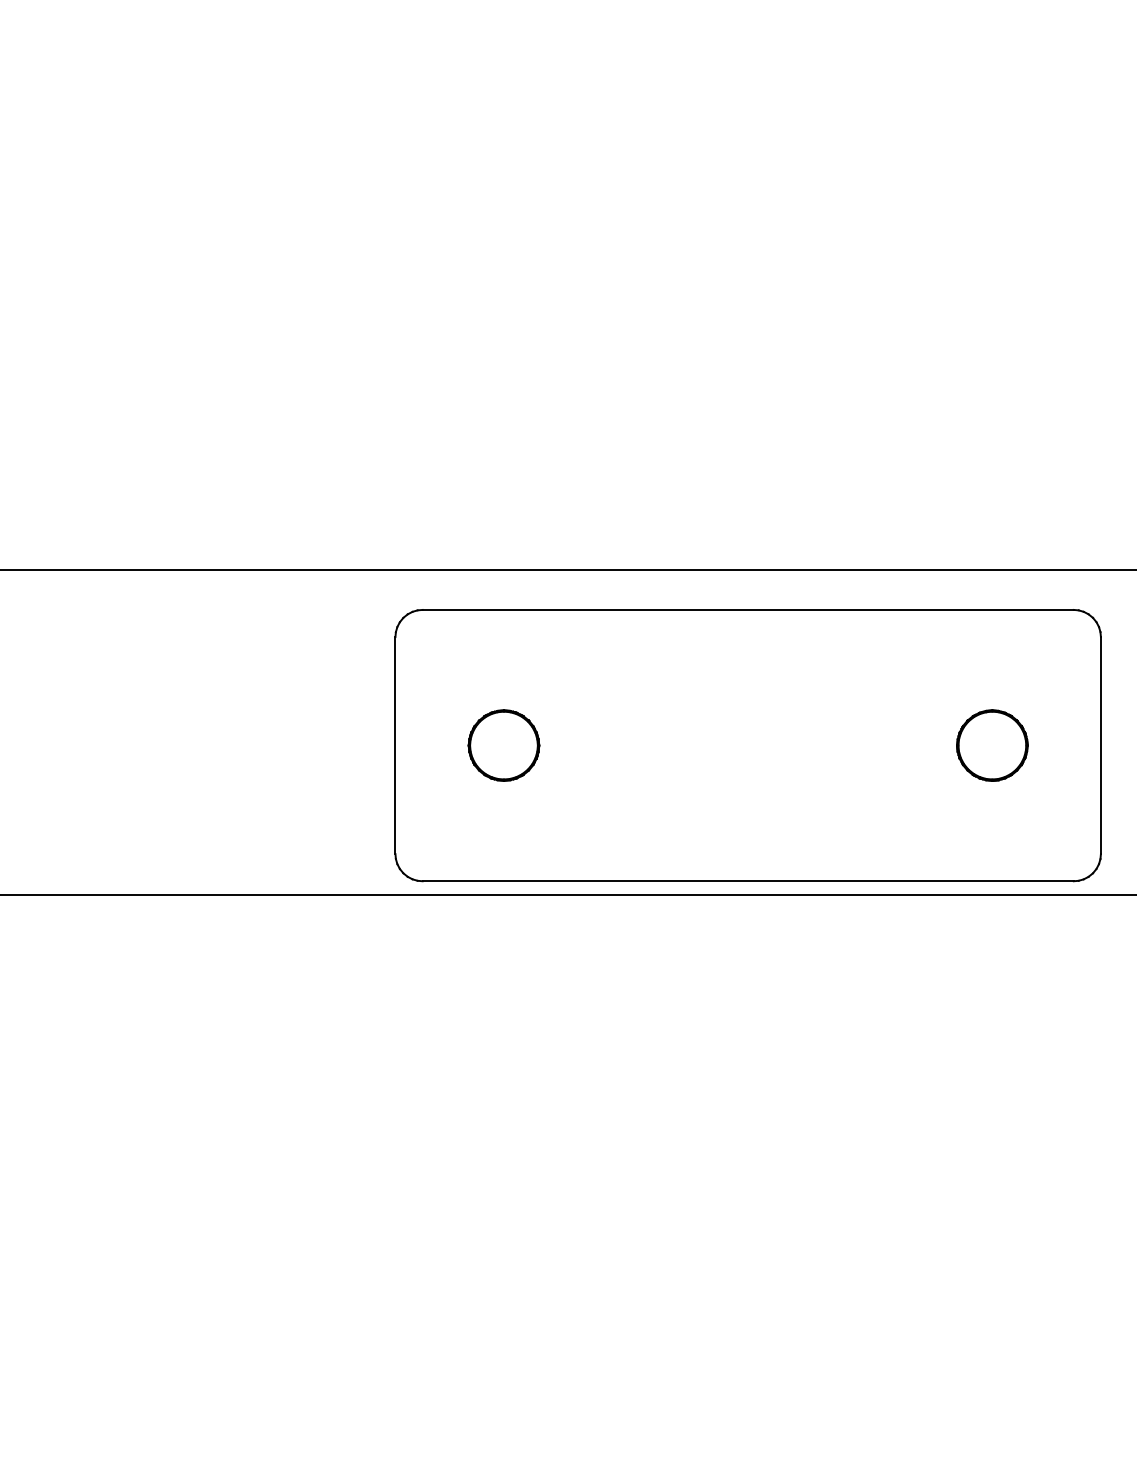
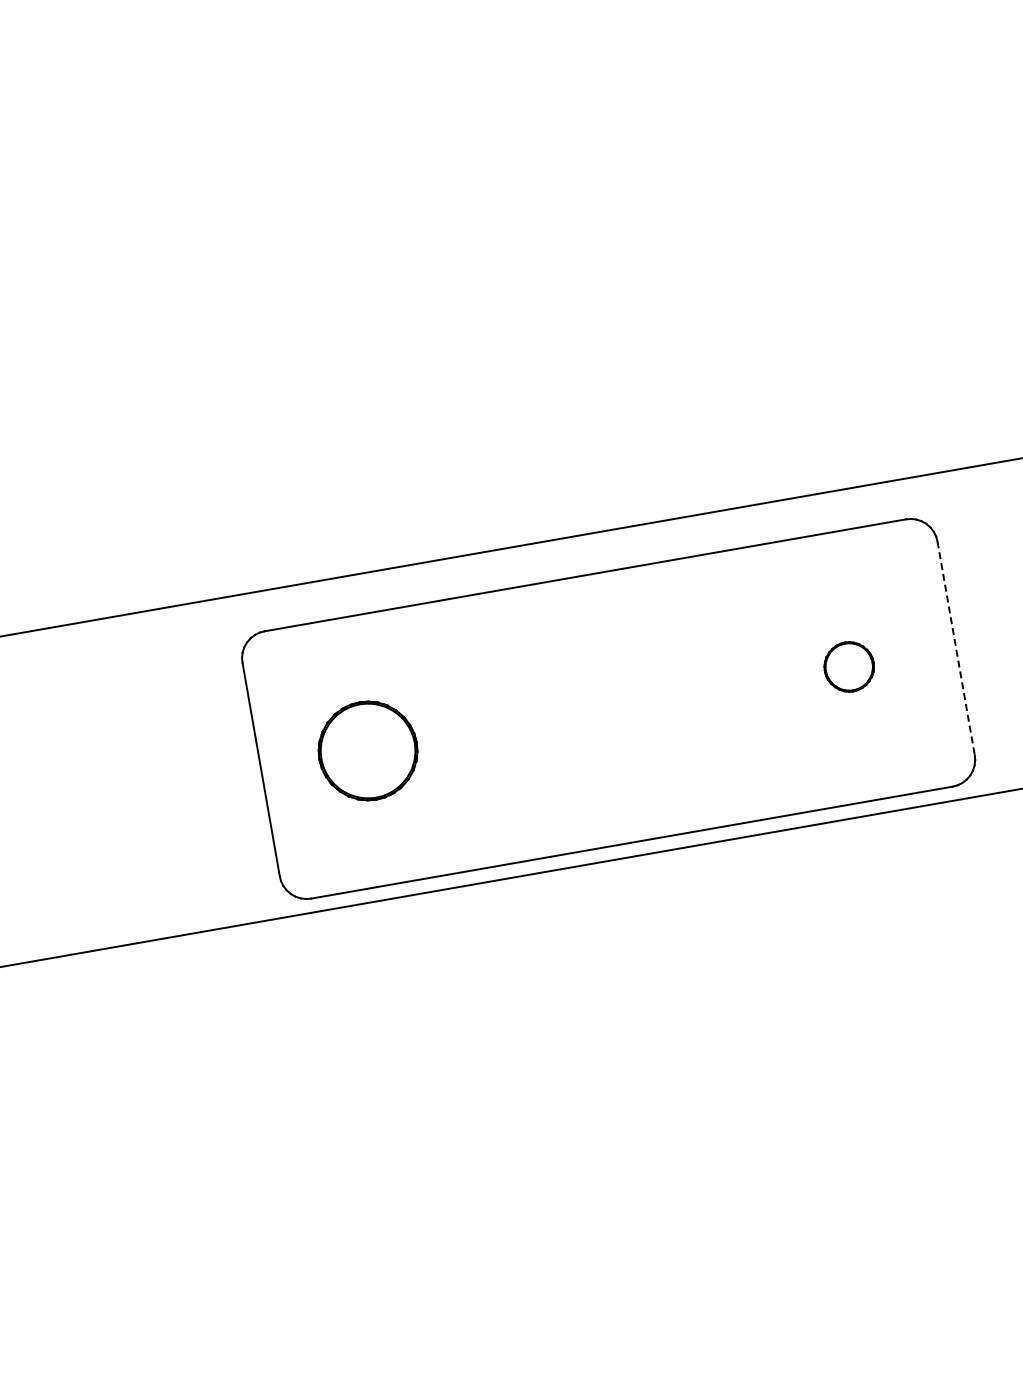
part: (503, 745) -> (367, 750), size x1.4
part: (992, 745) -> (849, 666), size x0.7
line: (1100, 745) -> (955, 648), solid -> dashed

